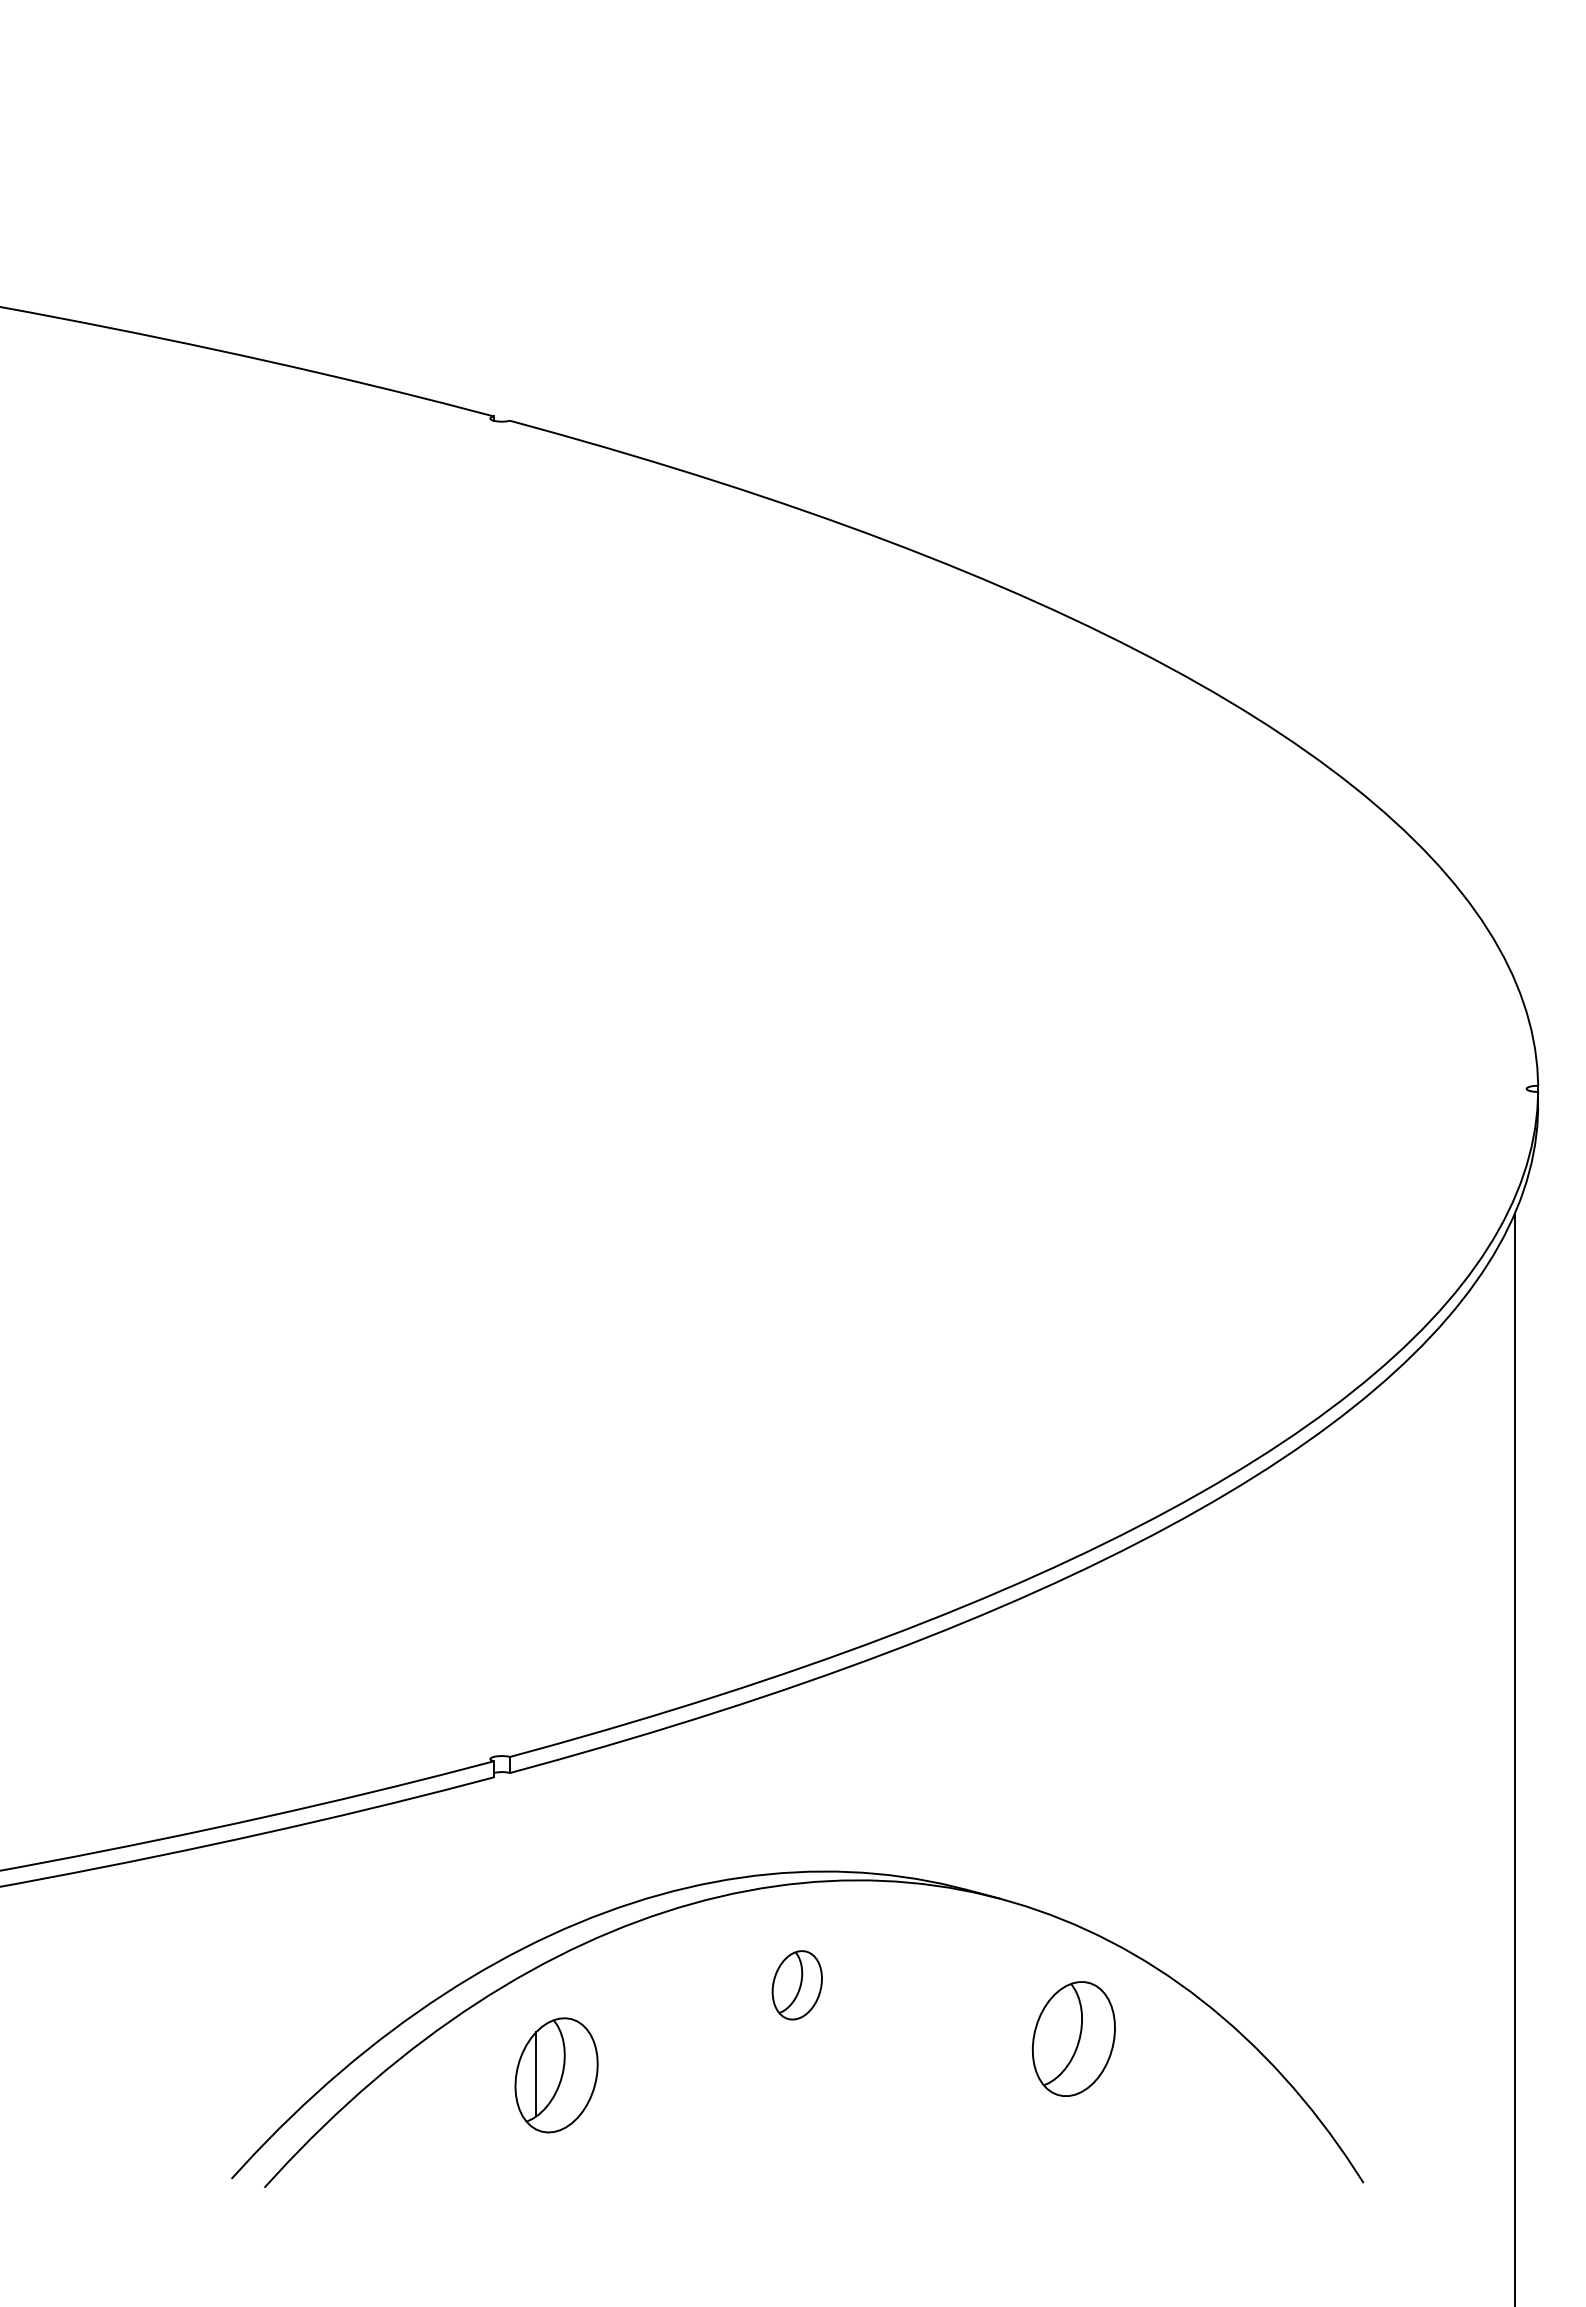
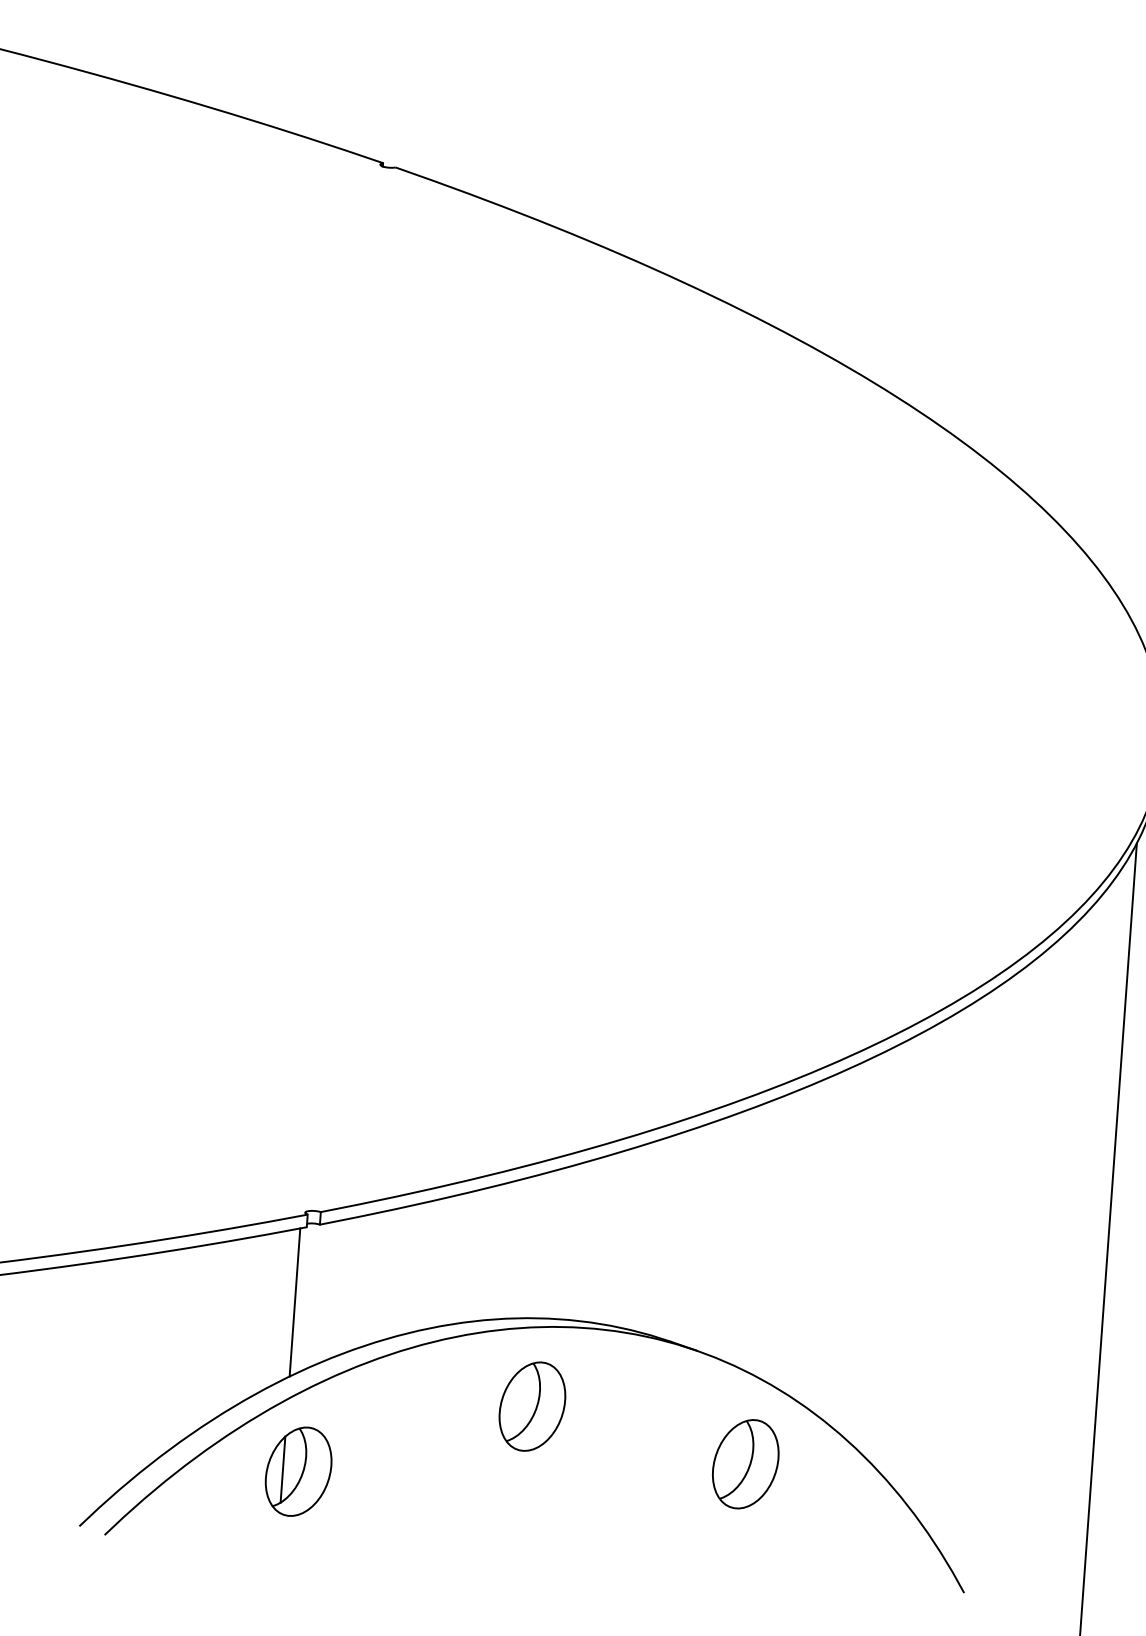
line: (485, 1873) -> (295, 1301), added
part: (797, 1985) -> (532, 1406), size x1.67
part: (556, 2075) -> (298, 1471), moved

